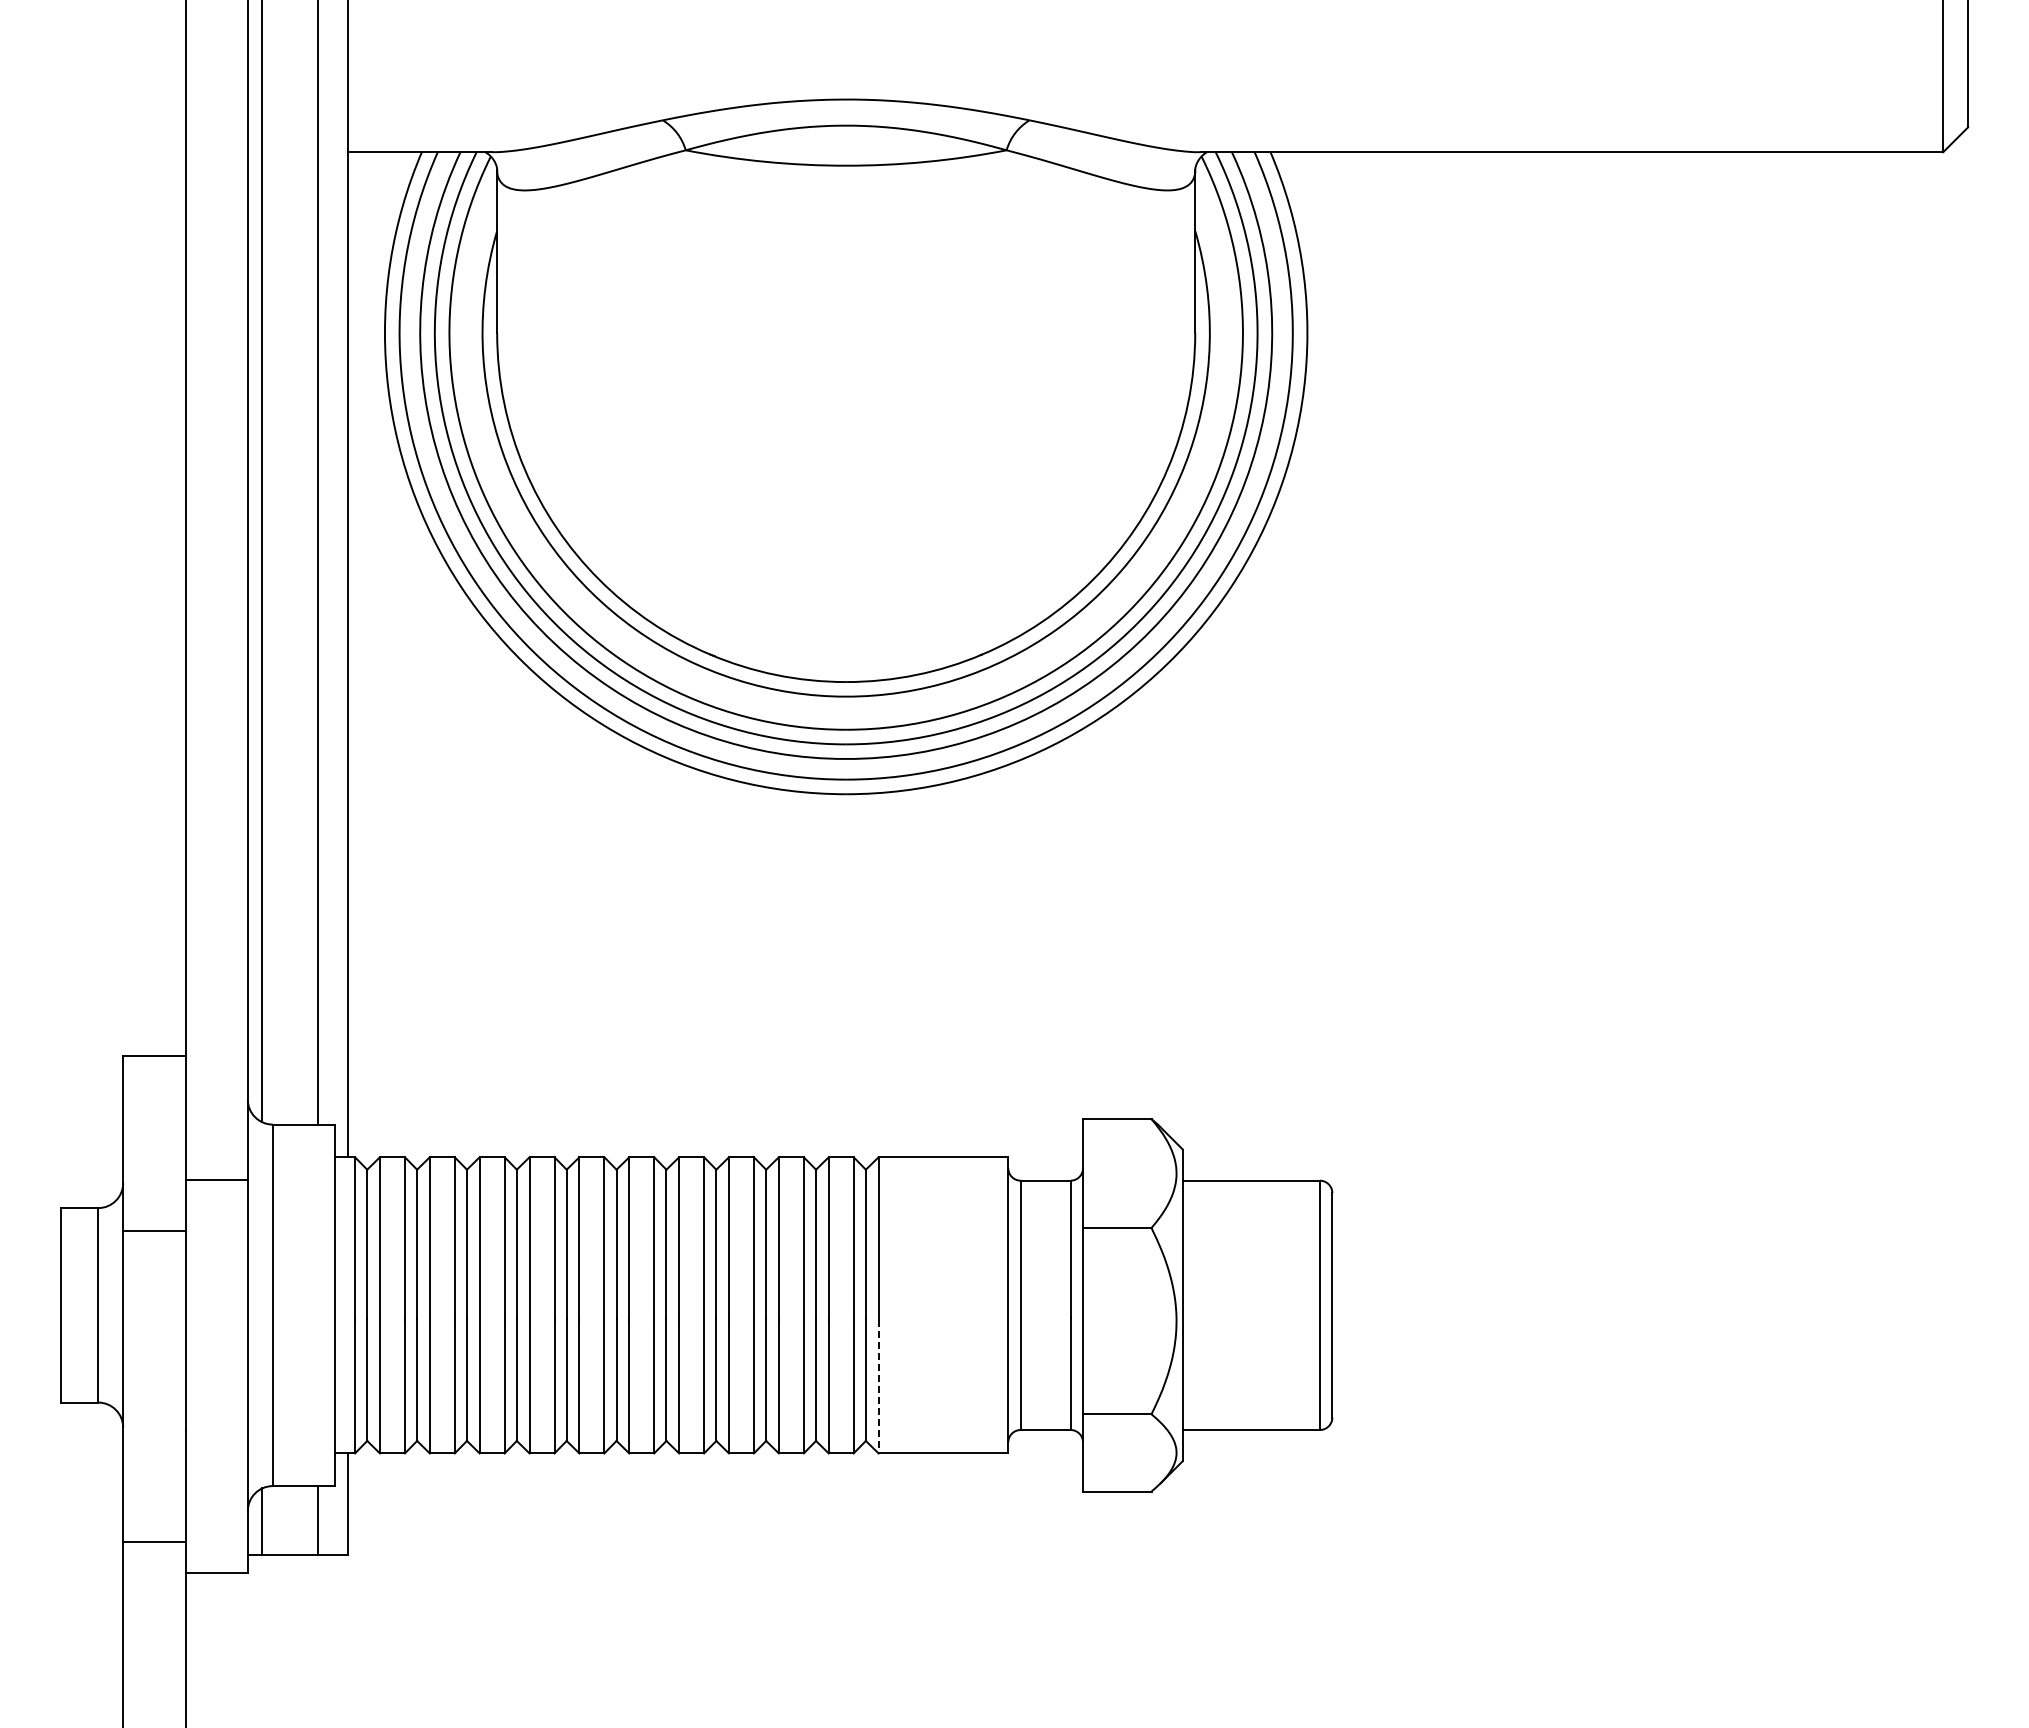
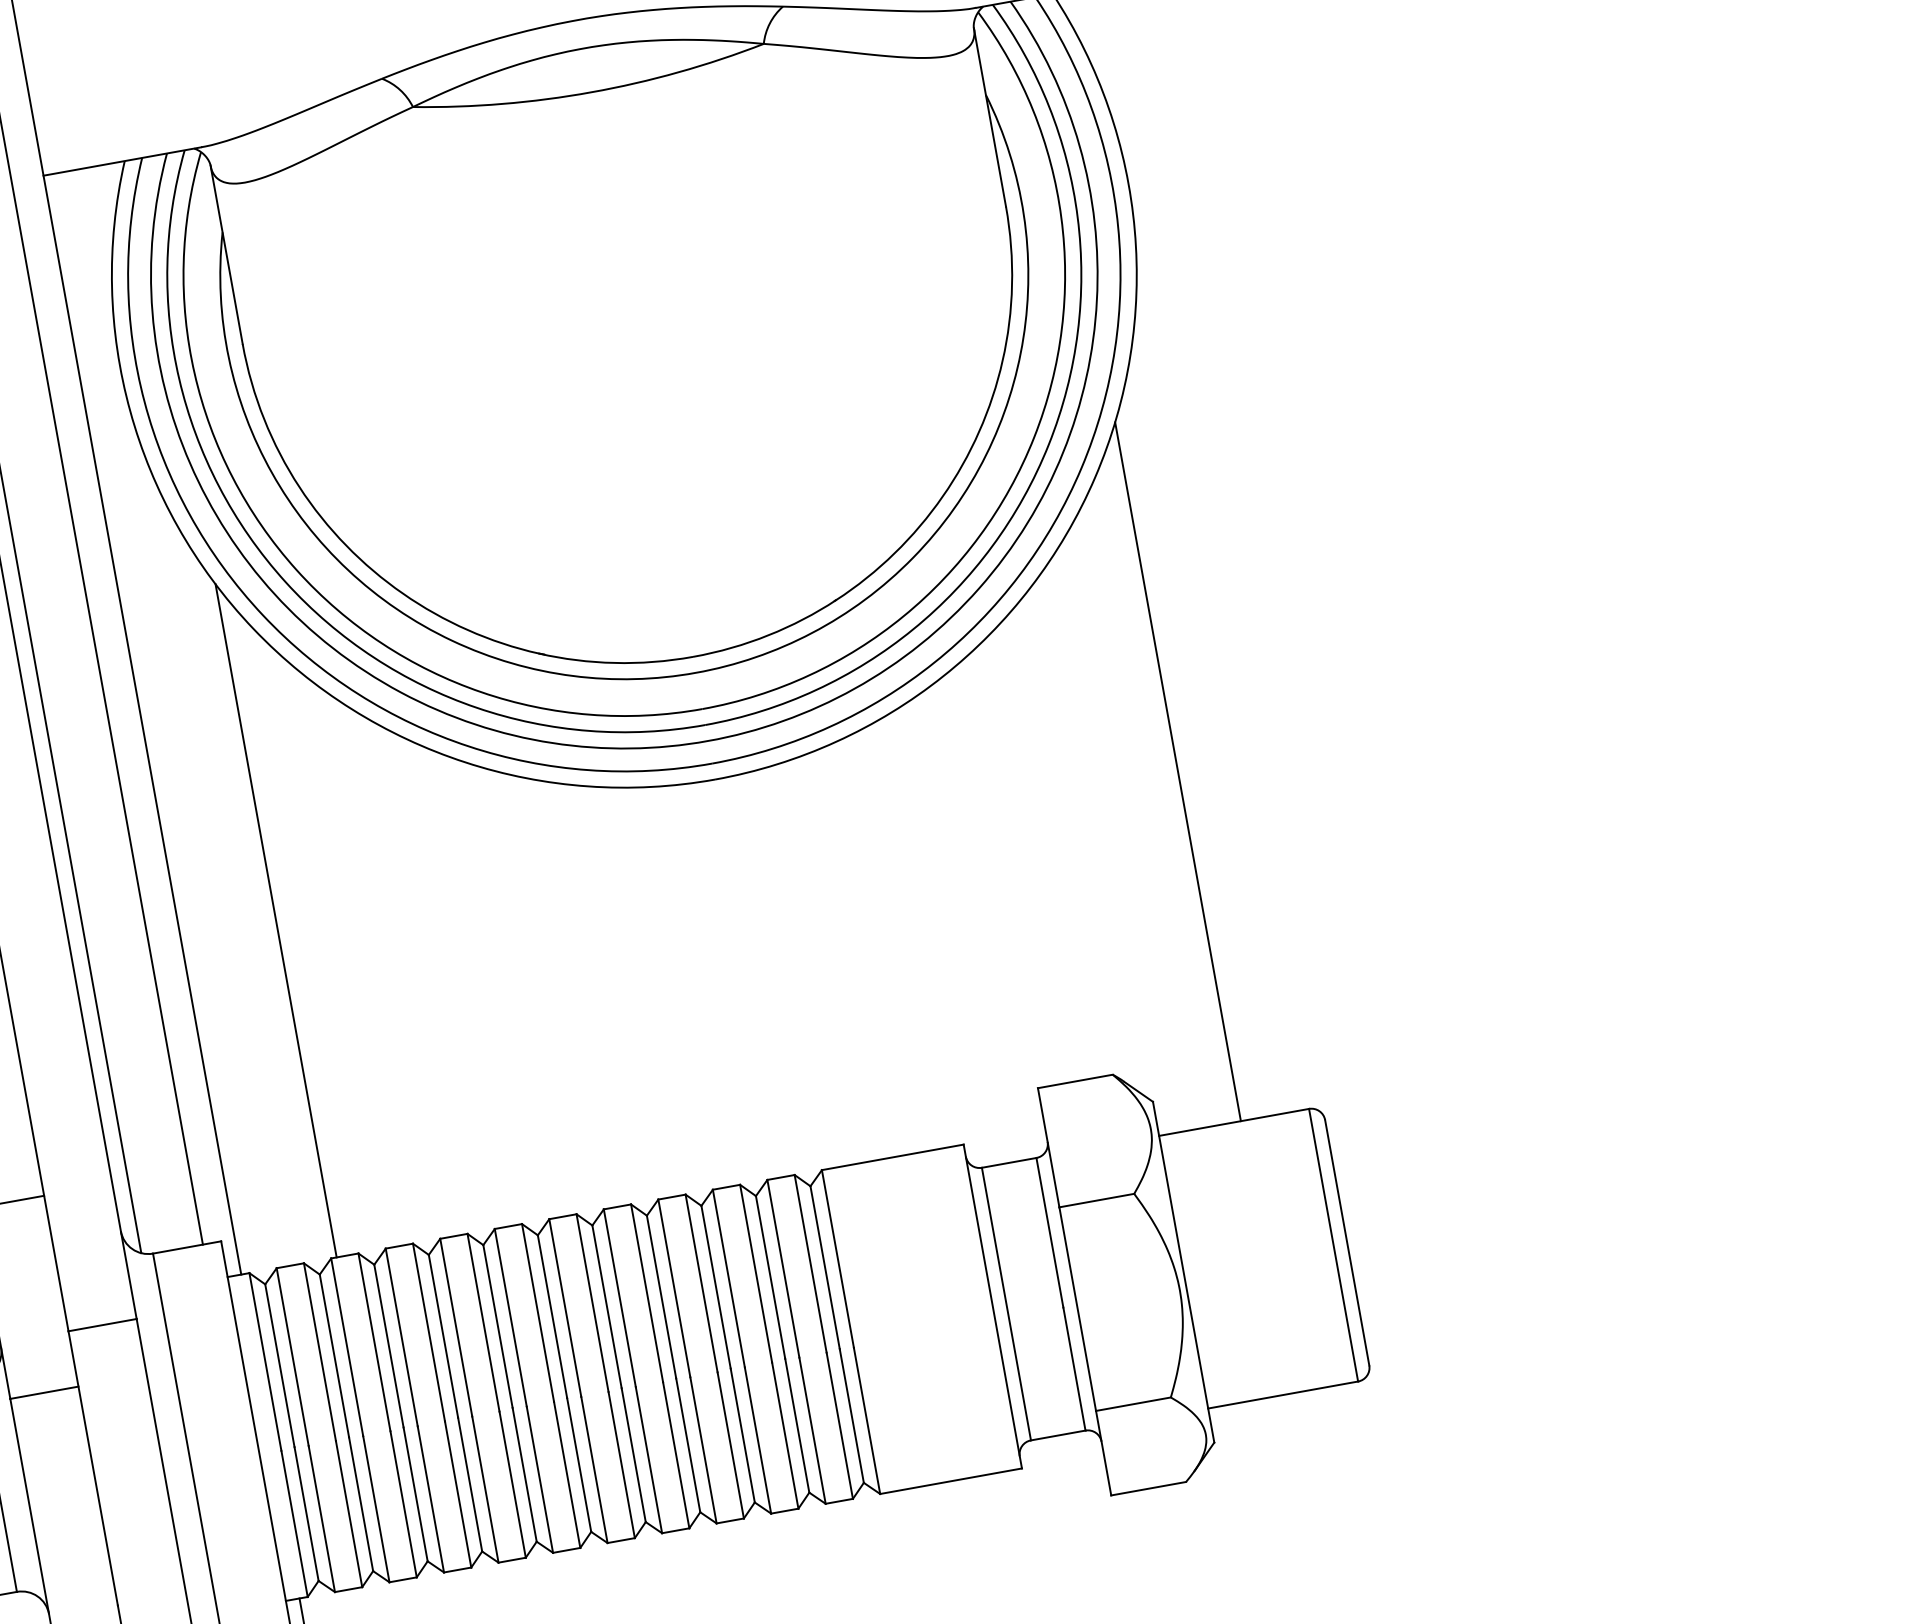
line: (434, 849) -> (275, 920), added
line: (1257, 860) -> (1177, 771), added
line: (878, 1386) -> (866, 1420), dashed -> solid

